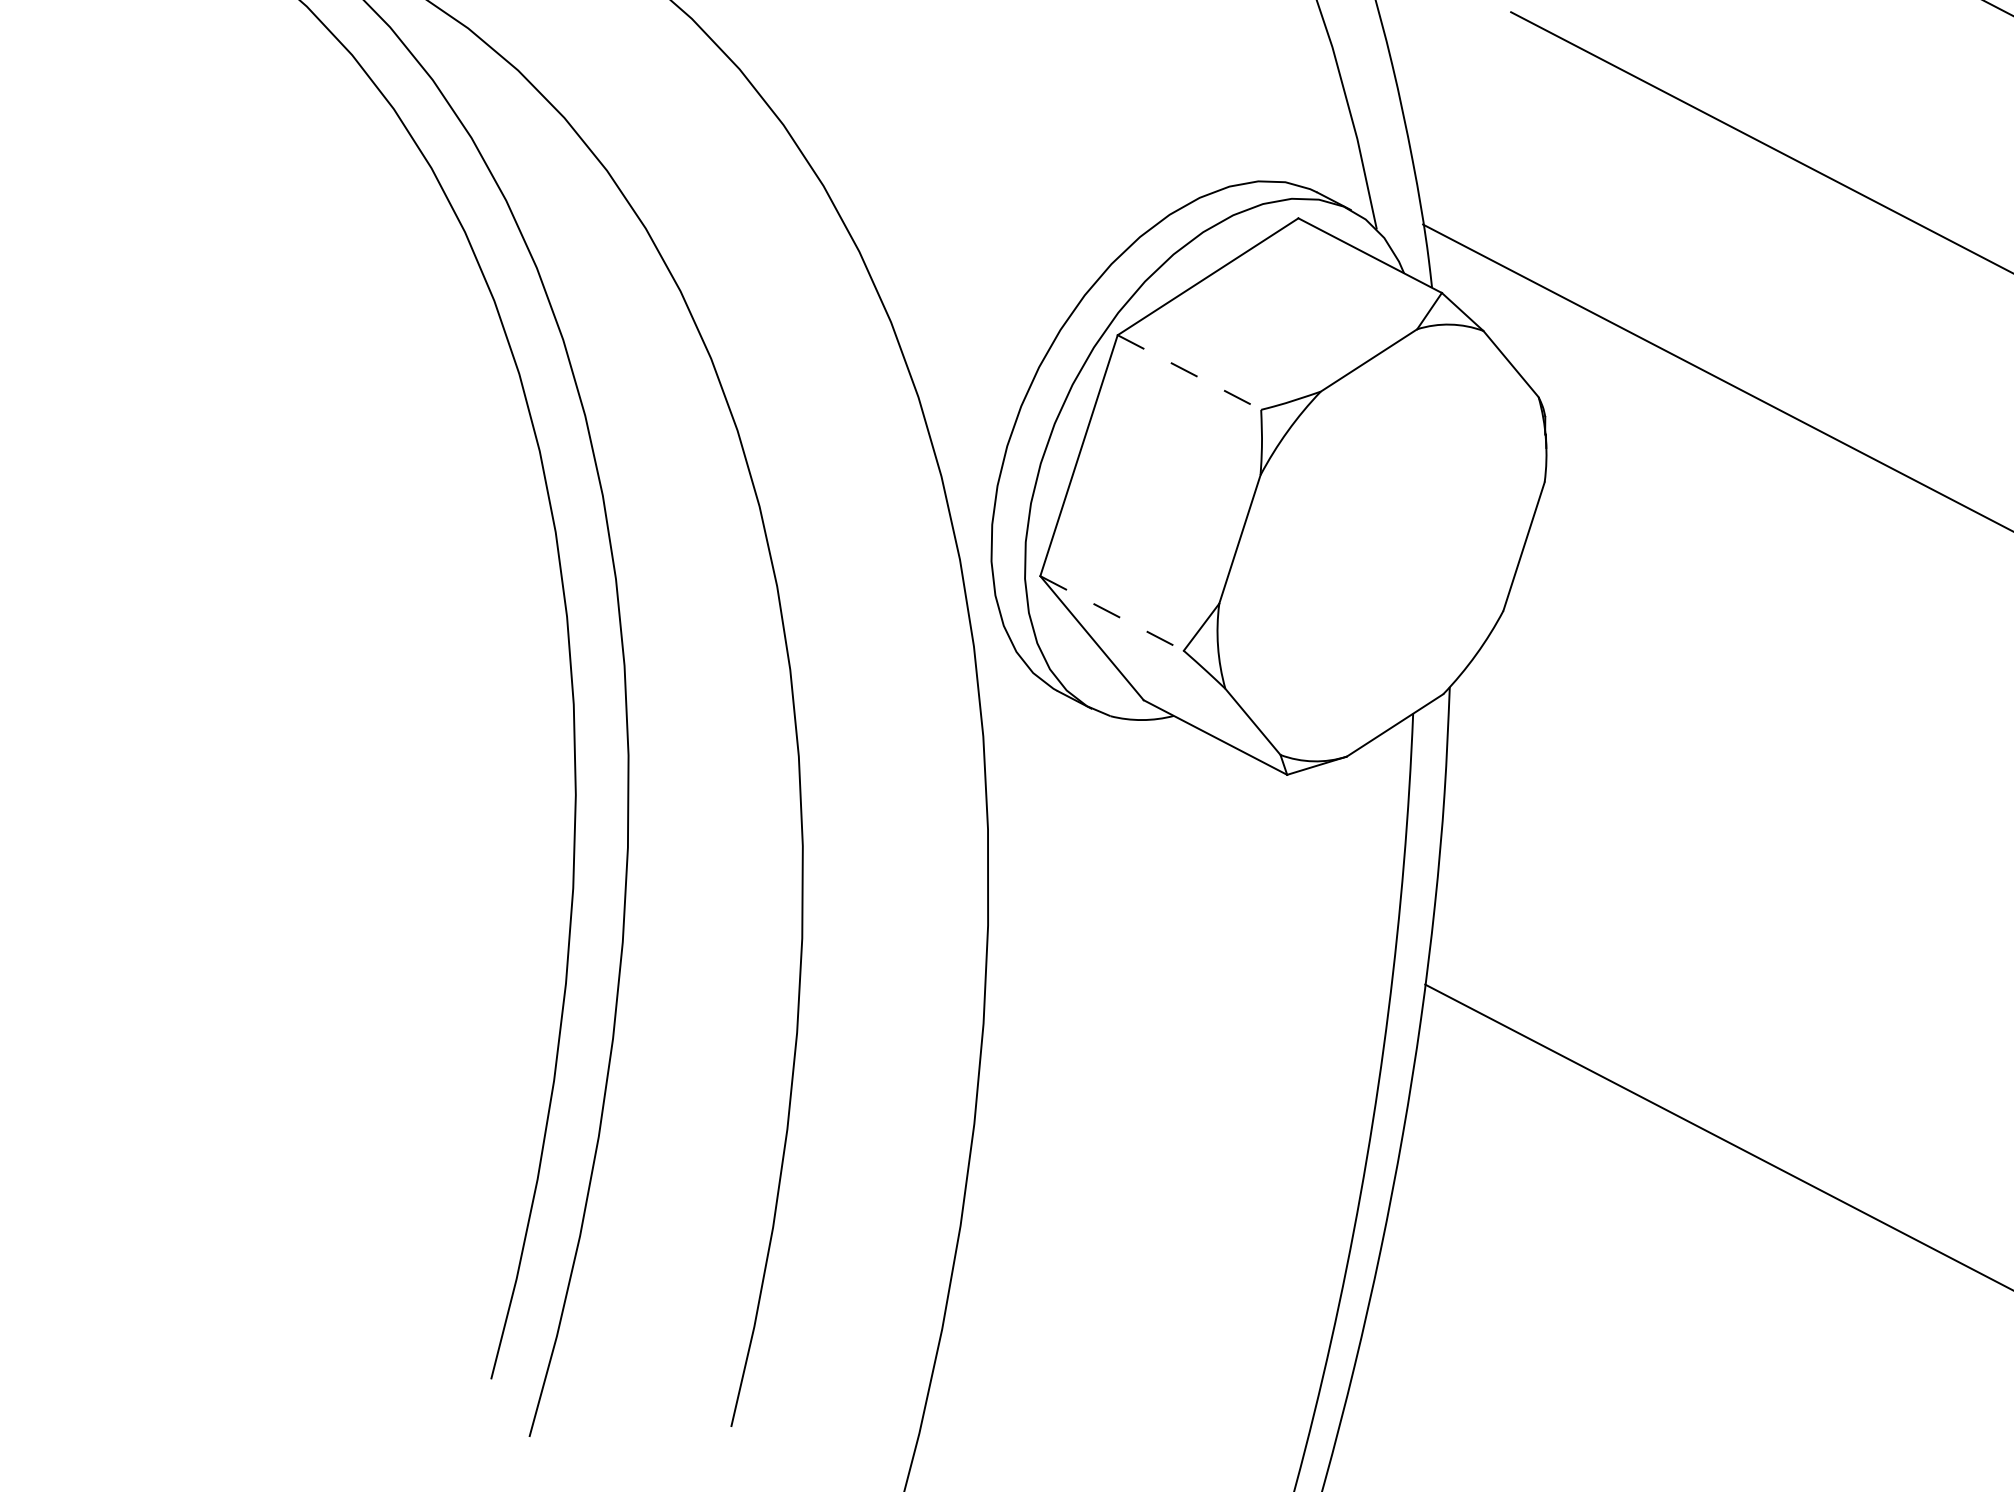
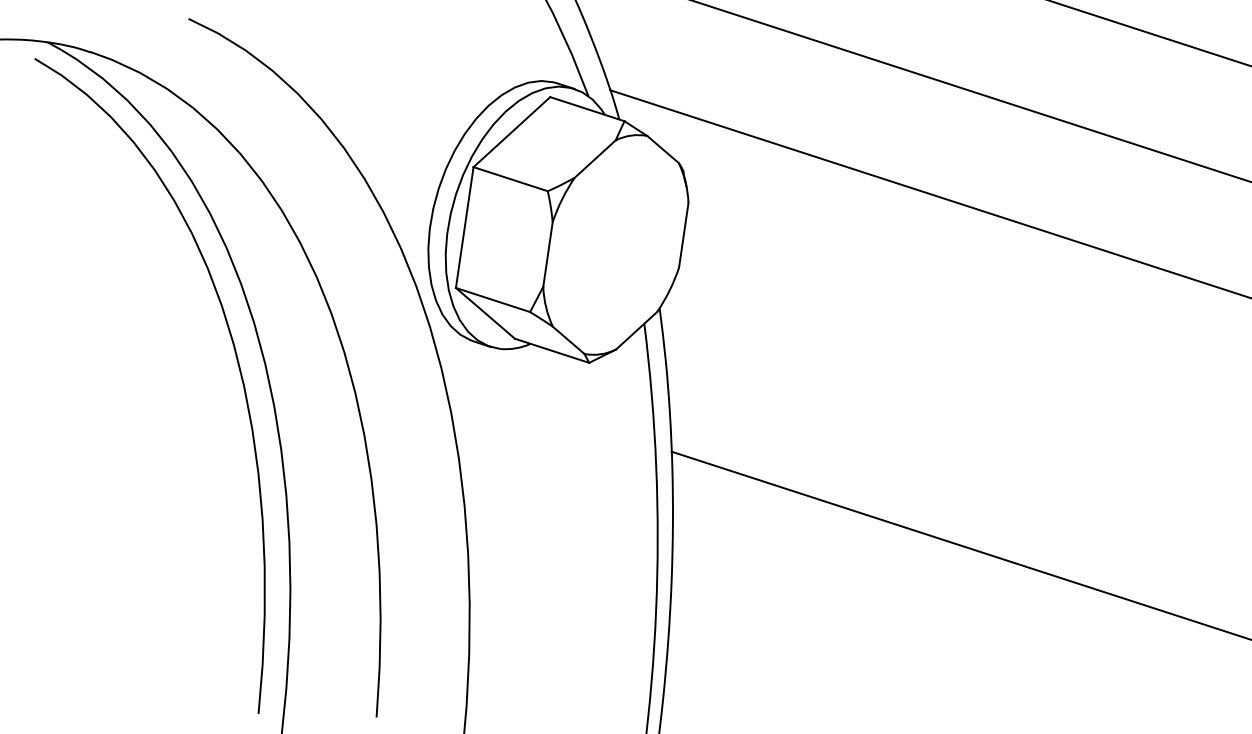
line: (1191, 373) -> (511, 179), dashed -> solid
line: (1112, 614) -> (493, 300), dashed -> solid

